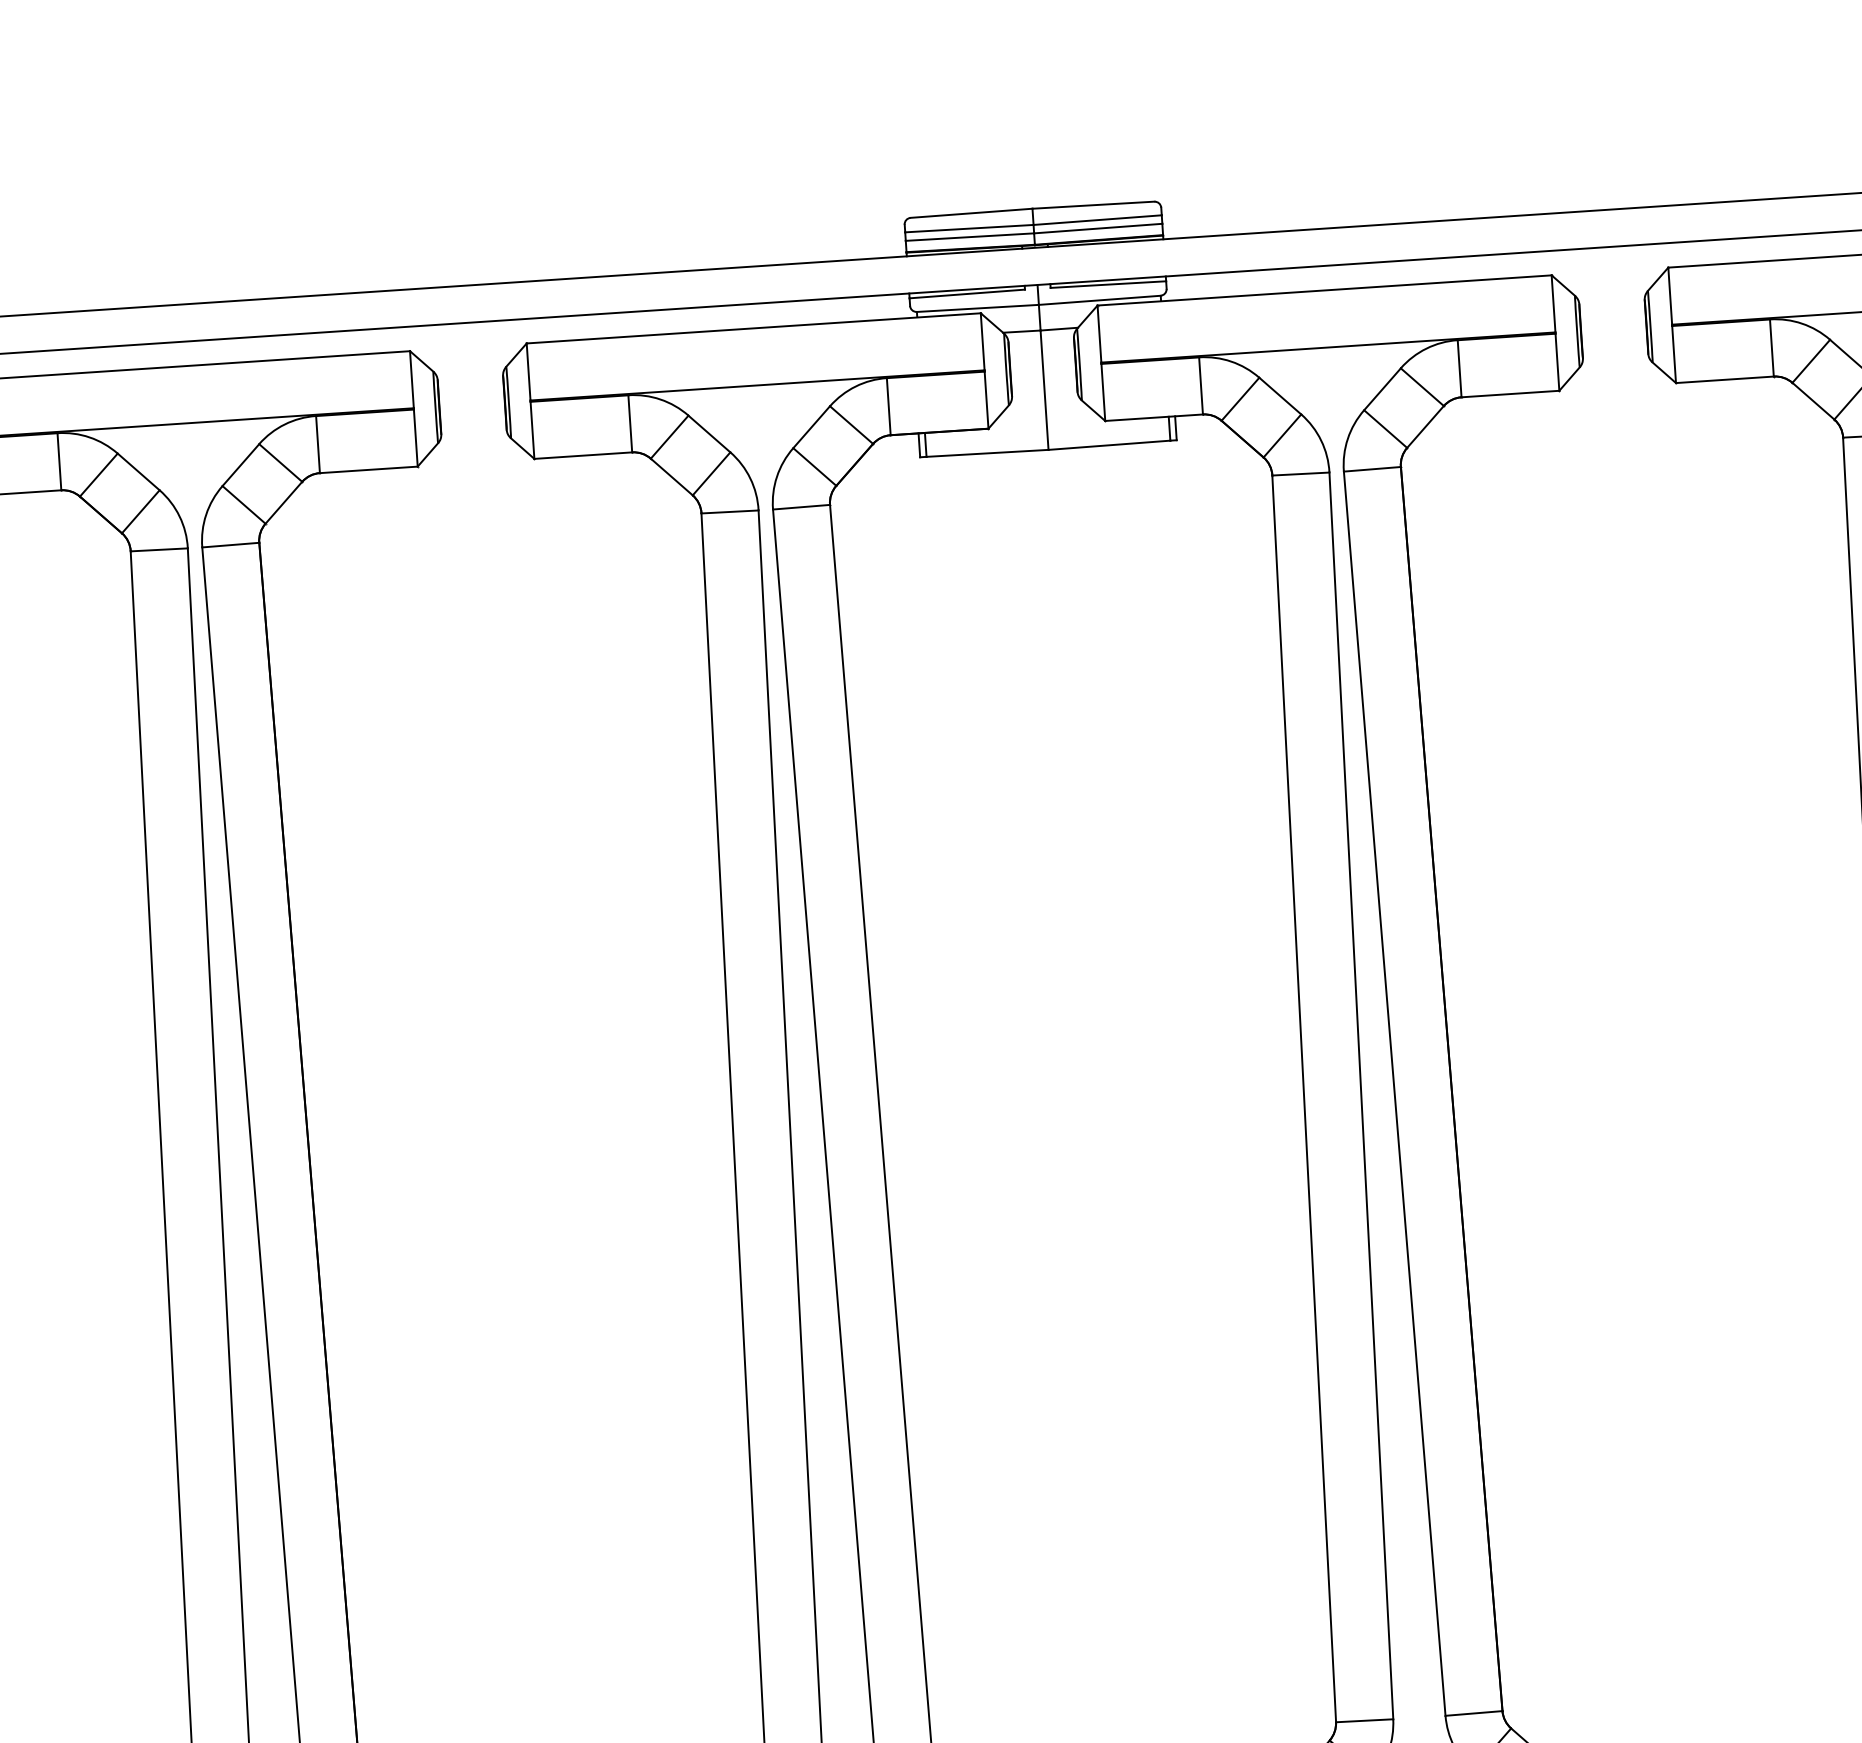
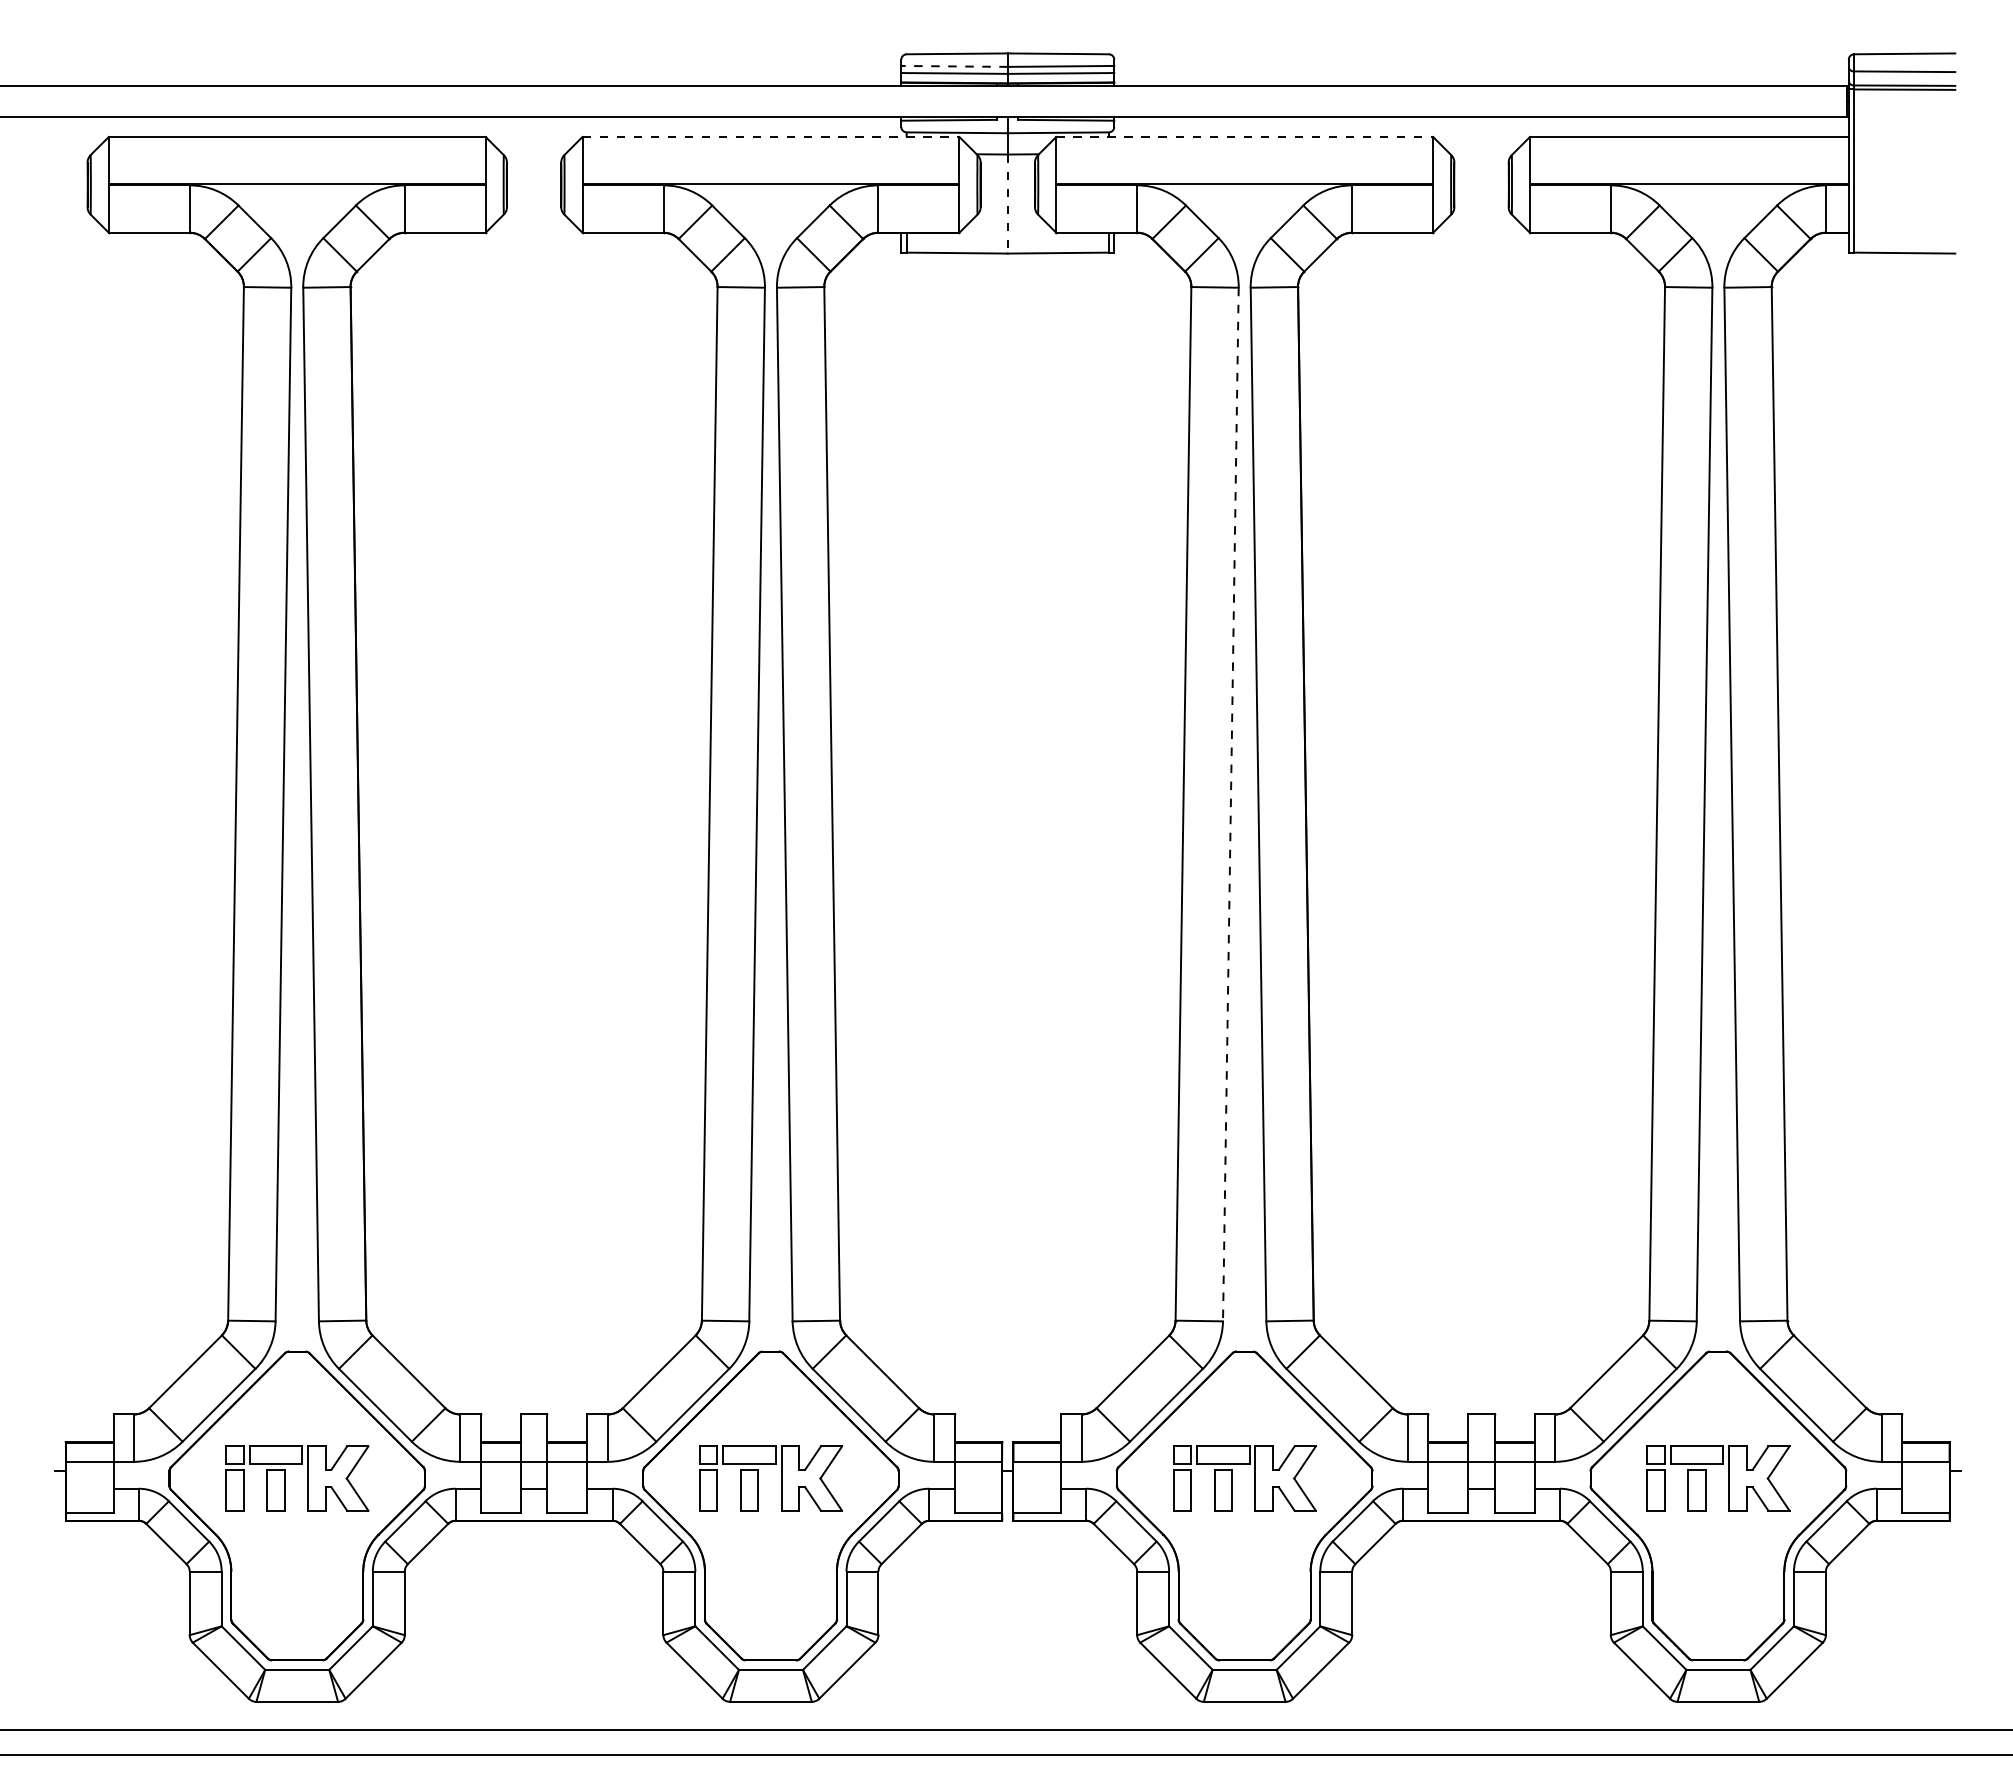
line: (969, 228) -> (954, 66), solid -> dashed
line: (1325, 289) -> (1245, 136), solid -> dashed
line: (754, 327) -> (771, 136), solid -> dashed
line: (1044, 390) -> (1007, 204), solid -> dashed
line: (1360, 1095) -> (1230, 804), solid -> dashed

